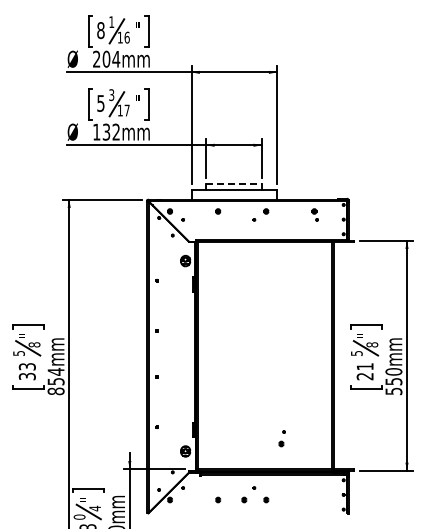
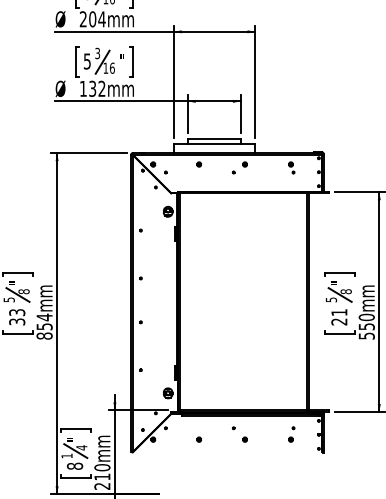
text: (126, 110) -> (111, 68), 17 -> 16
line: (234, 184) -> (214, 138), dashed -> solid
part: (281, 438) -> (291, 434), moved
part: (244, 499) -> (224, 439), removed
text: (79, 516) -> (66, 455), 0 -> 1

